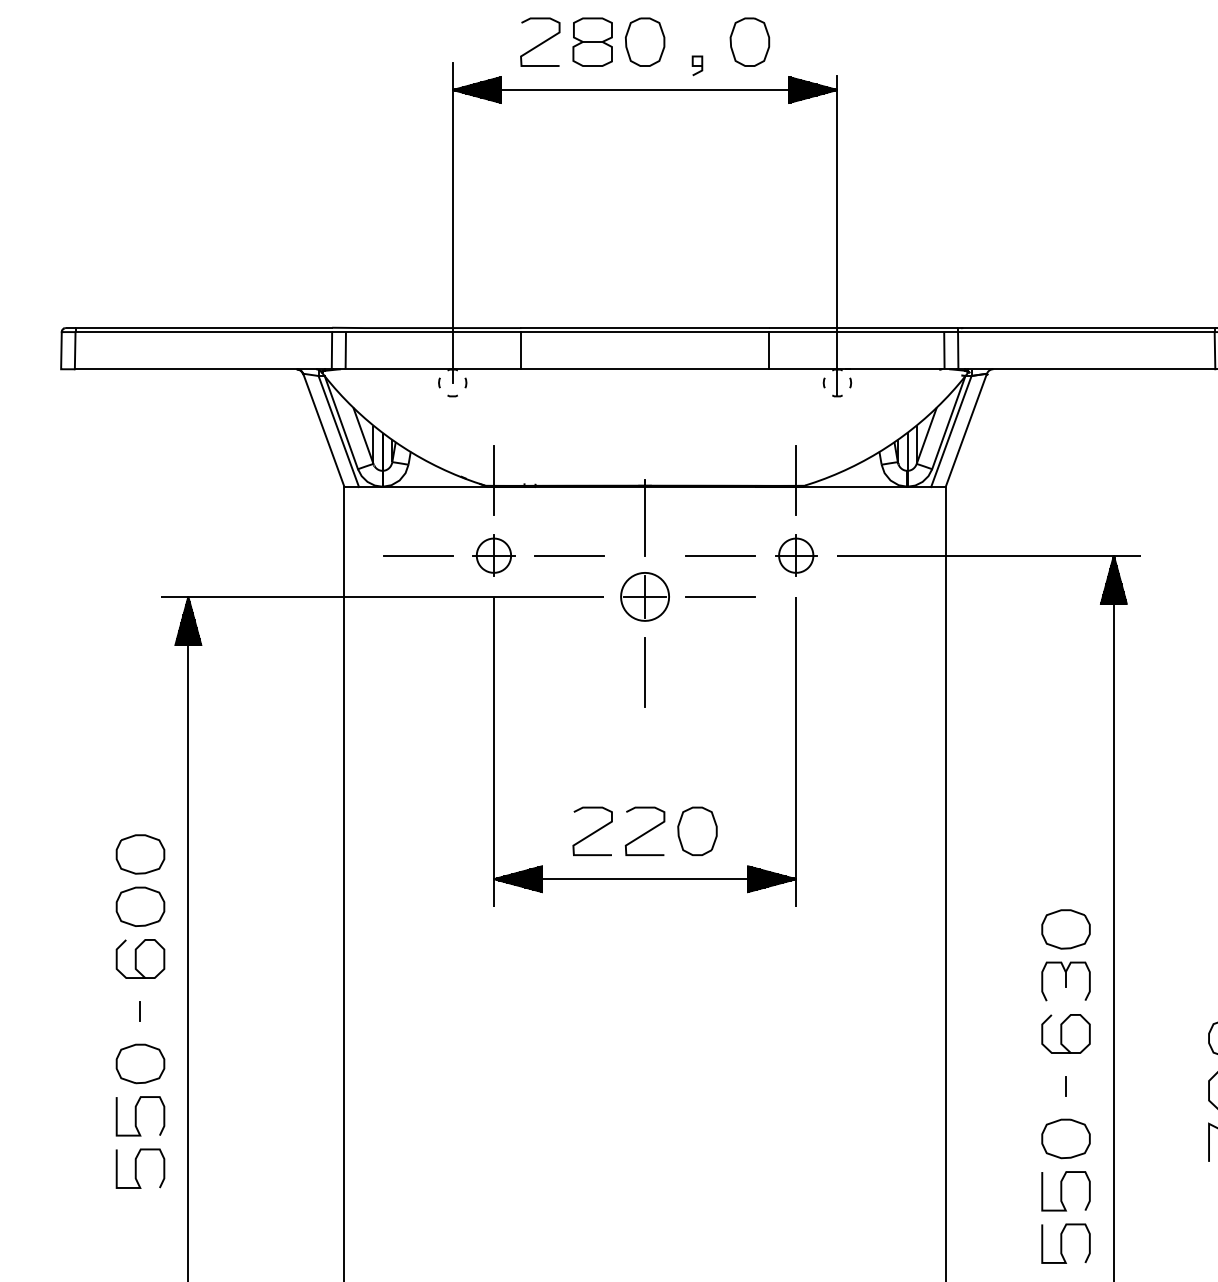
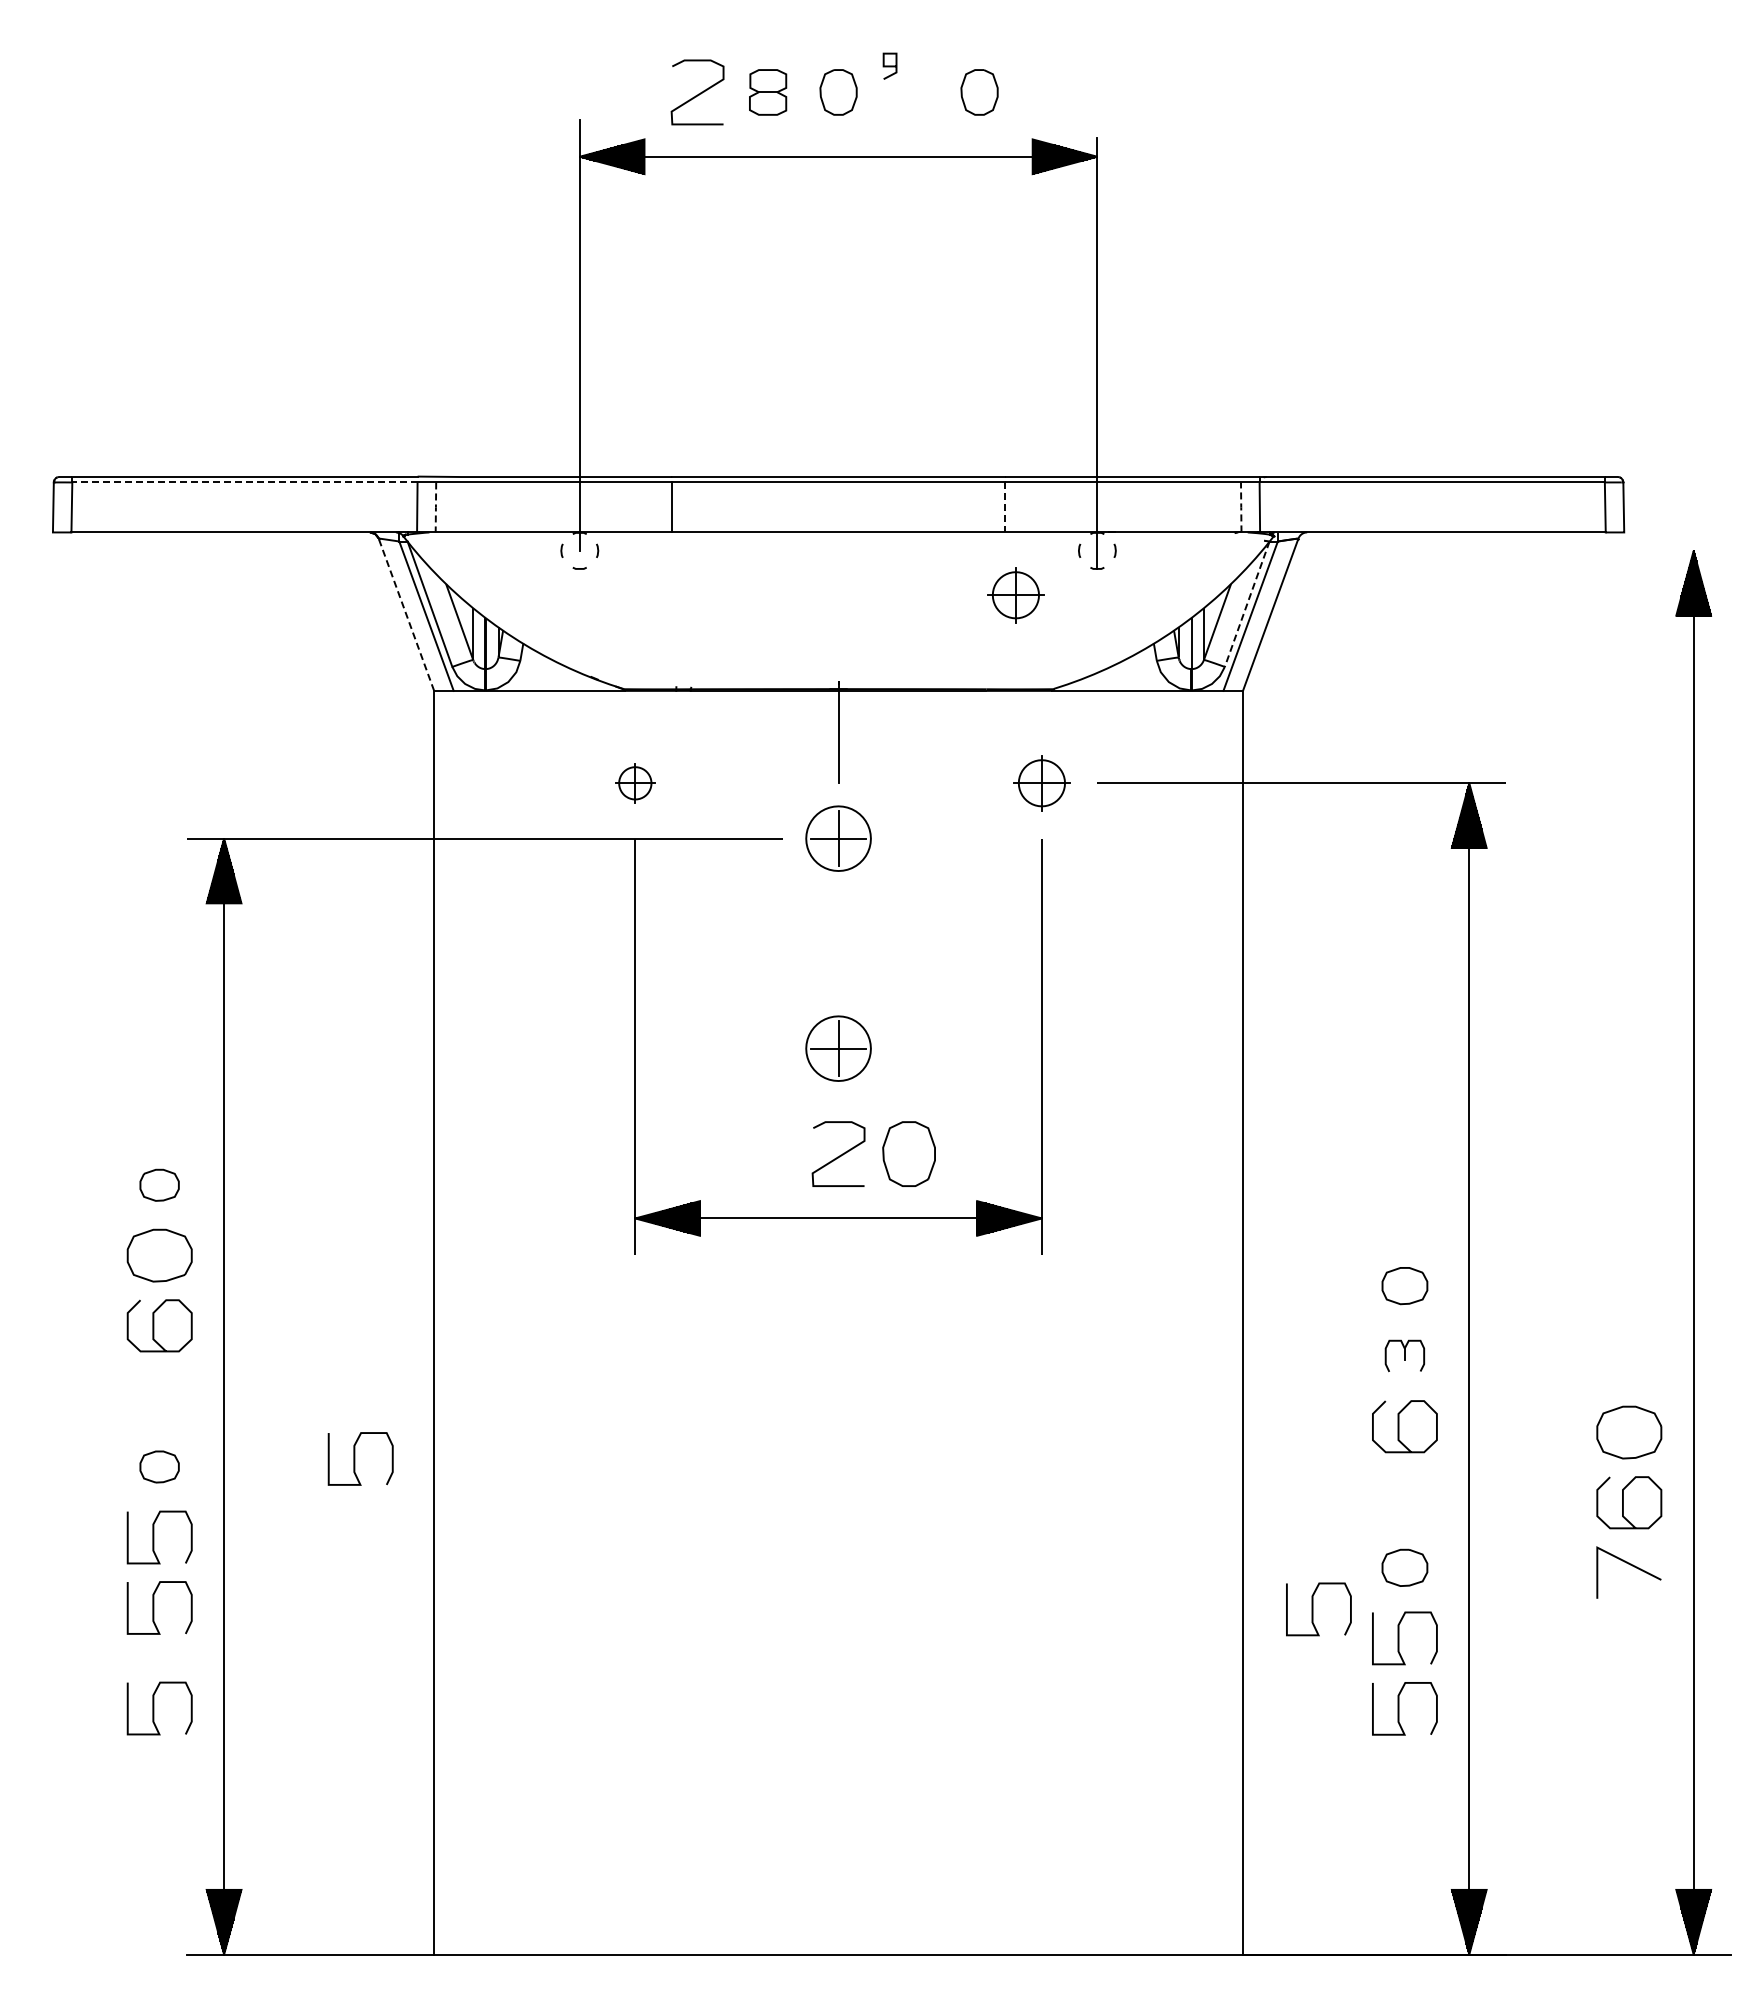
part: (592, 42) -> (767, 92), size x0.7
part: (645, 42) -> (838, 92), size x0.7
part: (749, 42) -> (979, 92), size x0.7
curve: (697, 65) -> (889, 65), moved
line: (203, 332) -> (244, 482), solid -> dashed
line: (345, 350) -> (435, 507), solid -> dashed
line: (768, 350) -> (1004, 507), solid -> dashed
line: (944, 350) -> (1241, 507), solid -> dashed
part: (776, 416) -> (1015, 595), added
line: (949, 422) -> (1247, 604), solid -> dashed
line: (323, 430) -> (406, 614), solid -> dashed
line: (494, 480) -> (635, 681), removed
line: (795, 480) -> (1041, 681), removed
line: (418, 555) -> (533, 783), removed
part: (494, 555) -> (635, 783), size x0.7
line: (569, 555) -> (736, 783), removed
line: (720, 555) -> (940, 783), removed
line: (720, 596) -> (940, 838), removed
line: (645, 672) -> (838, 940), removed
part: (645, 752) -> (838, 1048), added
curve: (592, 832) -> (768, 1155), removed
part: (140, 854) -> (159, 1185), size x0.6
part: (1065, 929) -> (1404, 1285), size x0.7
part: (1065, 981) -> (1404, 1355), size x0.6
line: (140, 1011) -> (159, 1396), removed
curve: (286, 1057) -> (355, 1458), added
part: (140, 1063) -> (159, 1466), size x0.6
line: (1065, 1085) -> (1404, 1496), removed
part: (1065, 1138) -> (1404, 1567), size x0.7
curve: (998, 1169) -> (1313, 1609), added
curve: (136, 1243) -> (154, 1708), added

